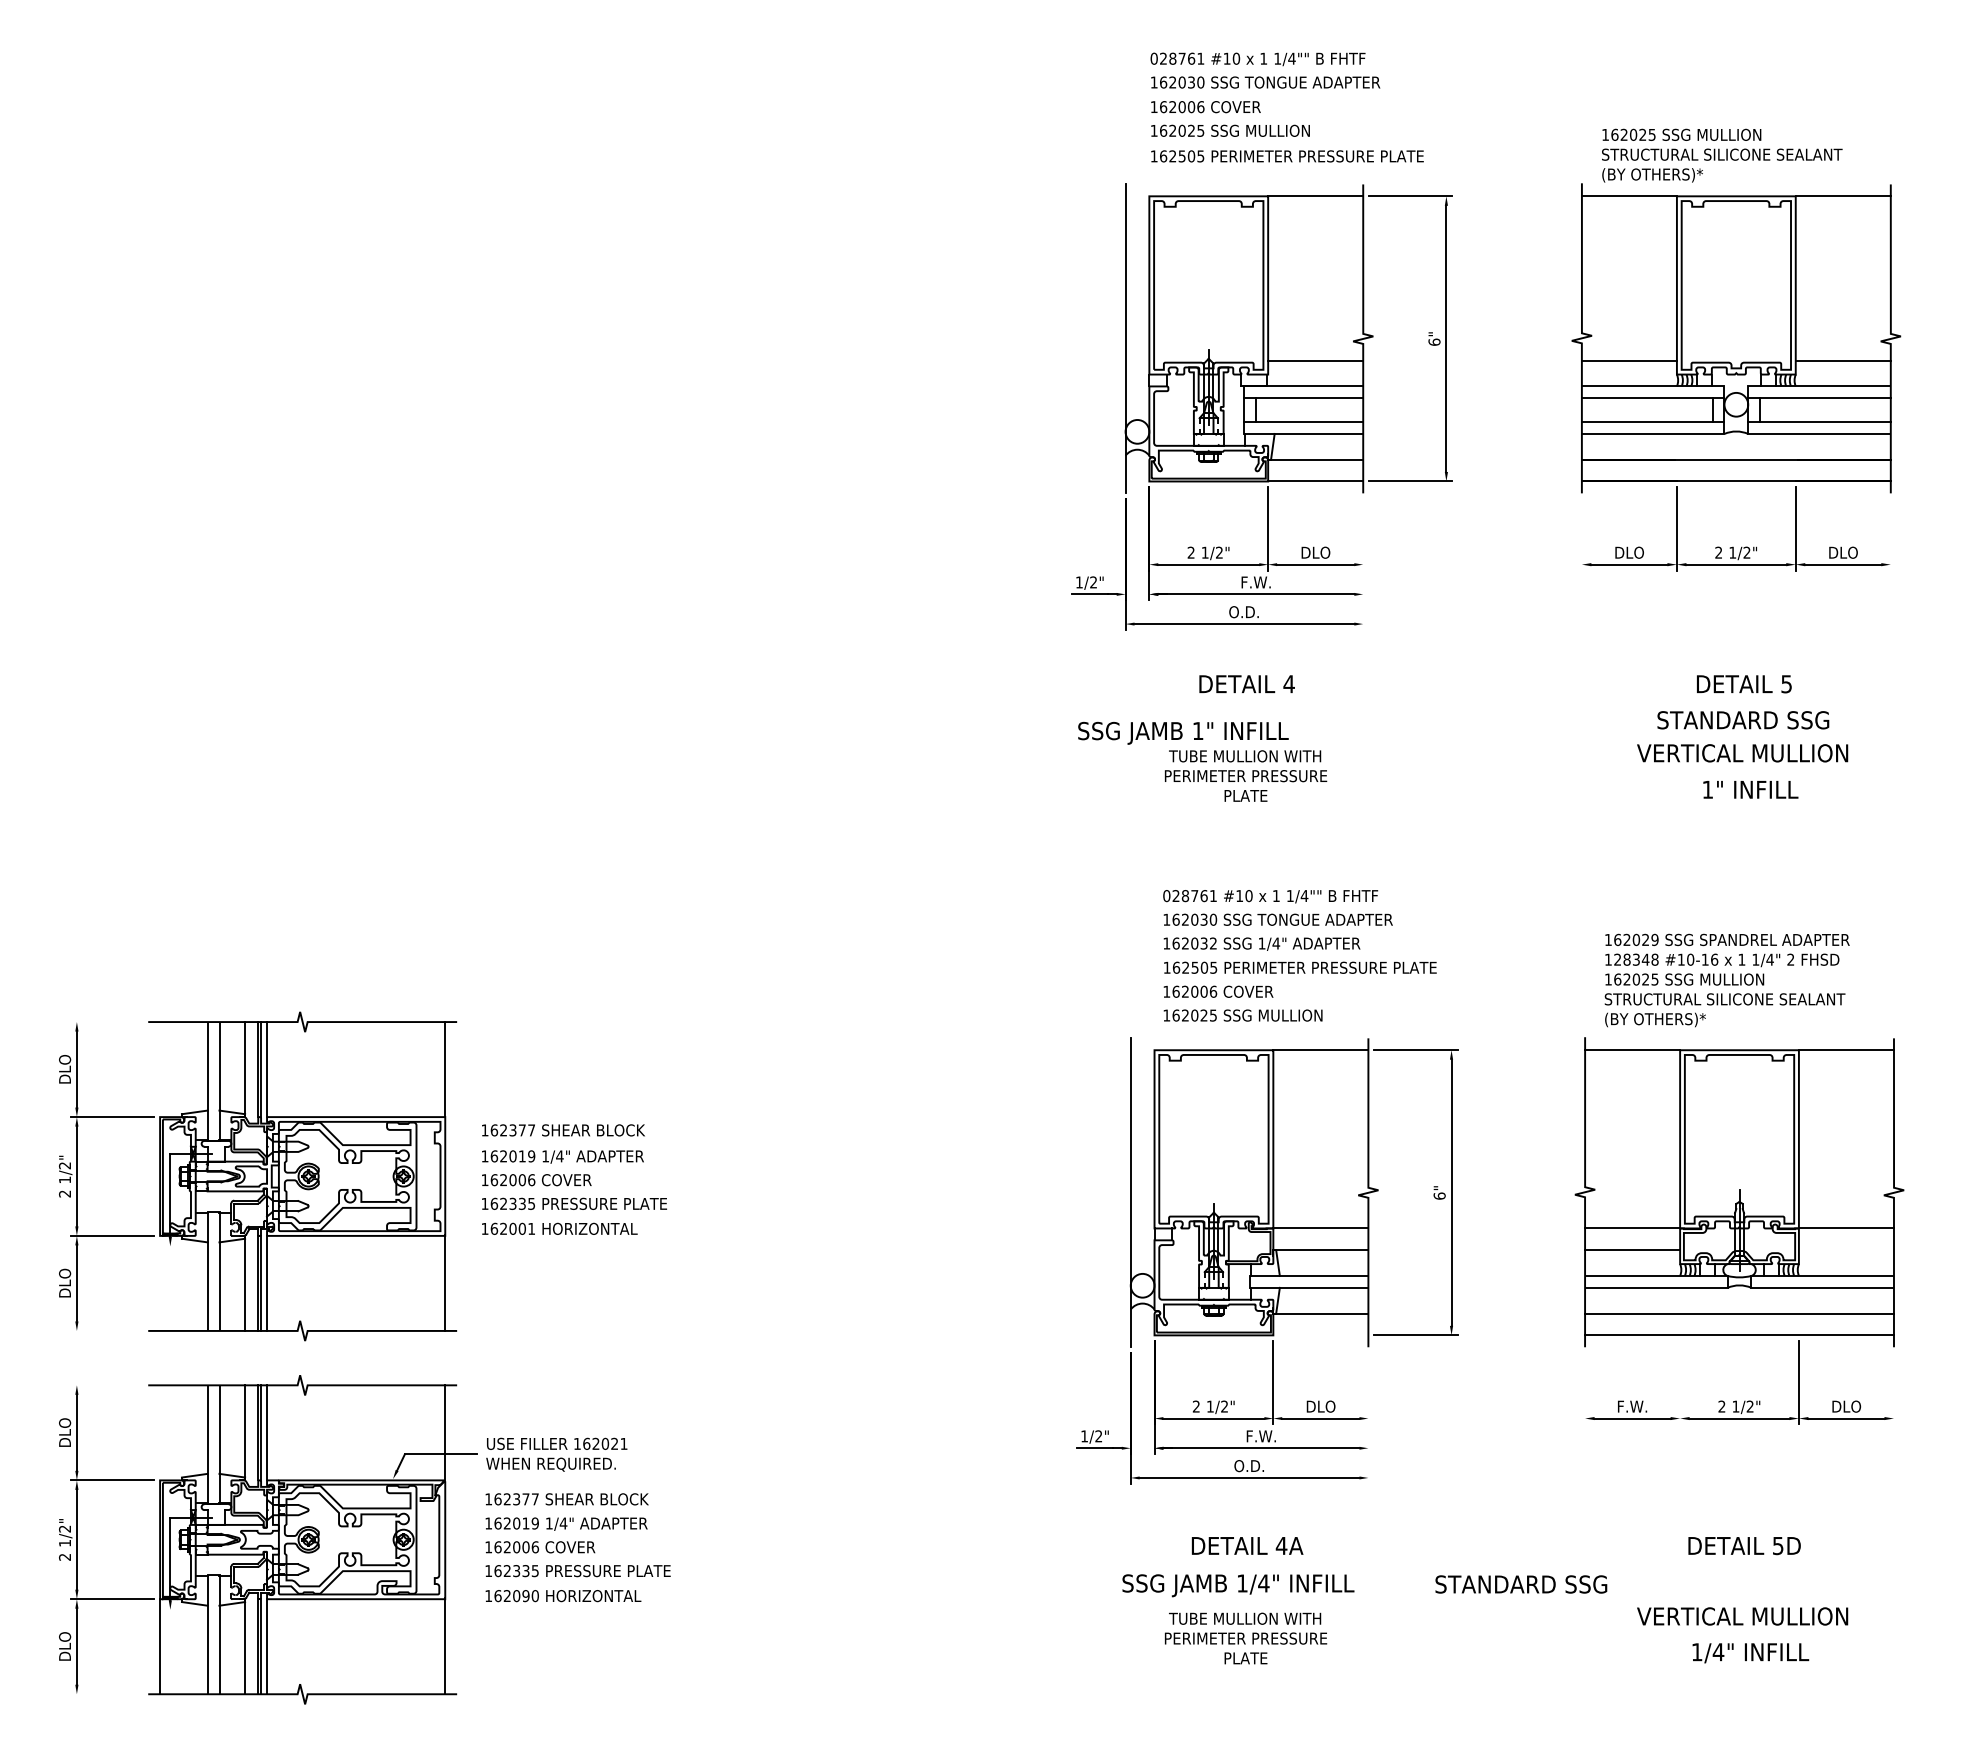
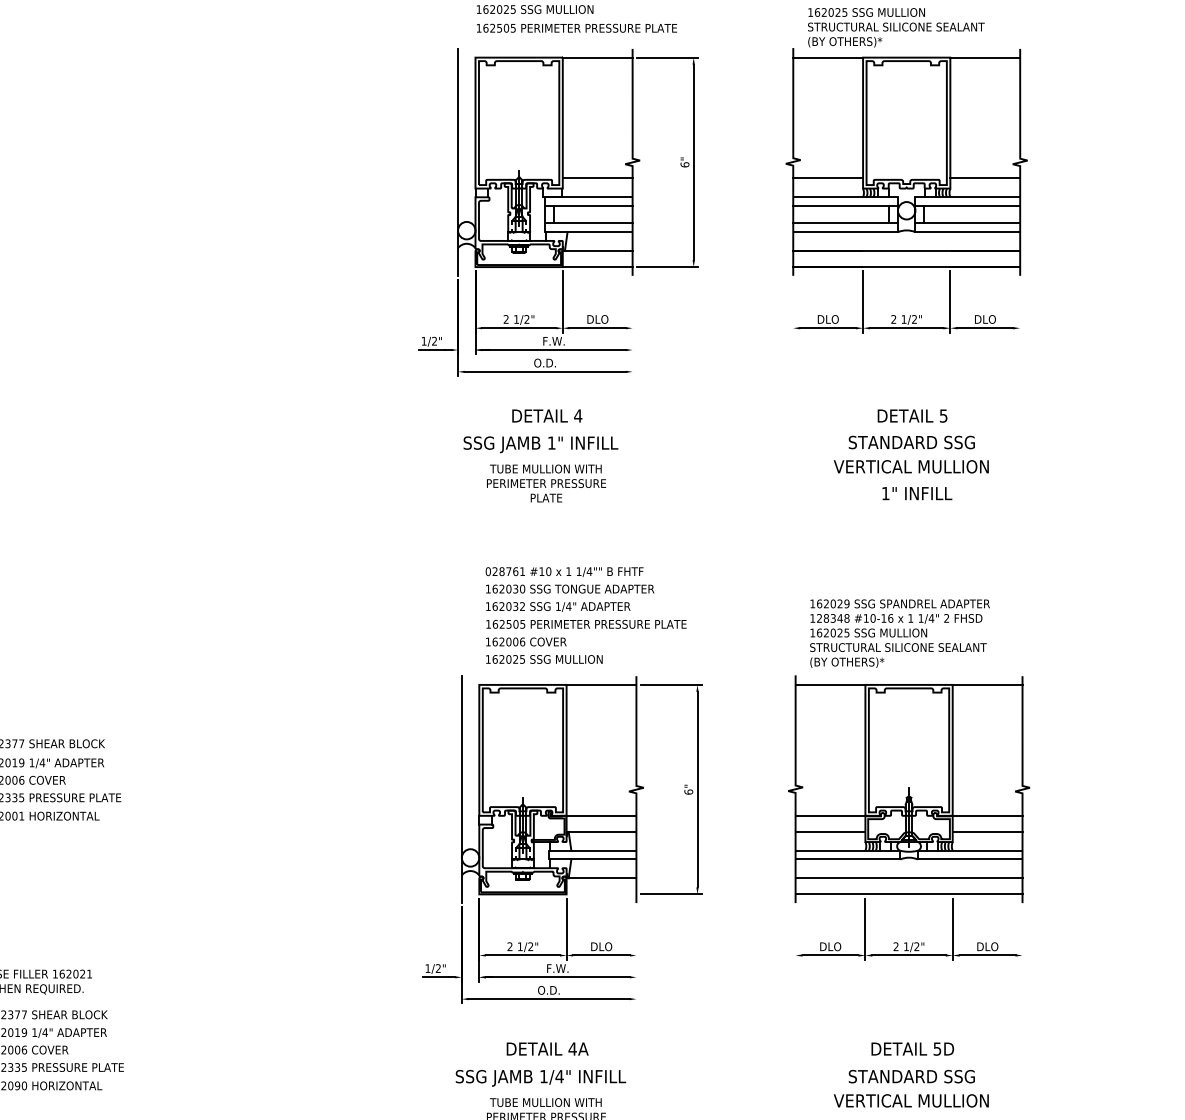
text: (1183, 732) -> (540, 444), moved
line: (1845, 1250) -> (986, 832), added
line: (1680, 1382) -> (865, 929), added
text: (1632, 1406) -> (830, 946), F.W. -> DLO
text: (1521, 1584) -> (911, 1076), moved

